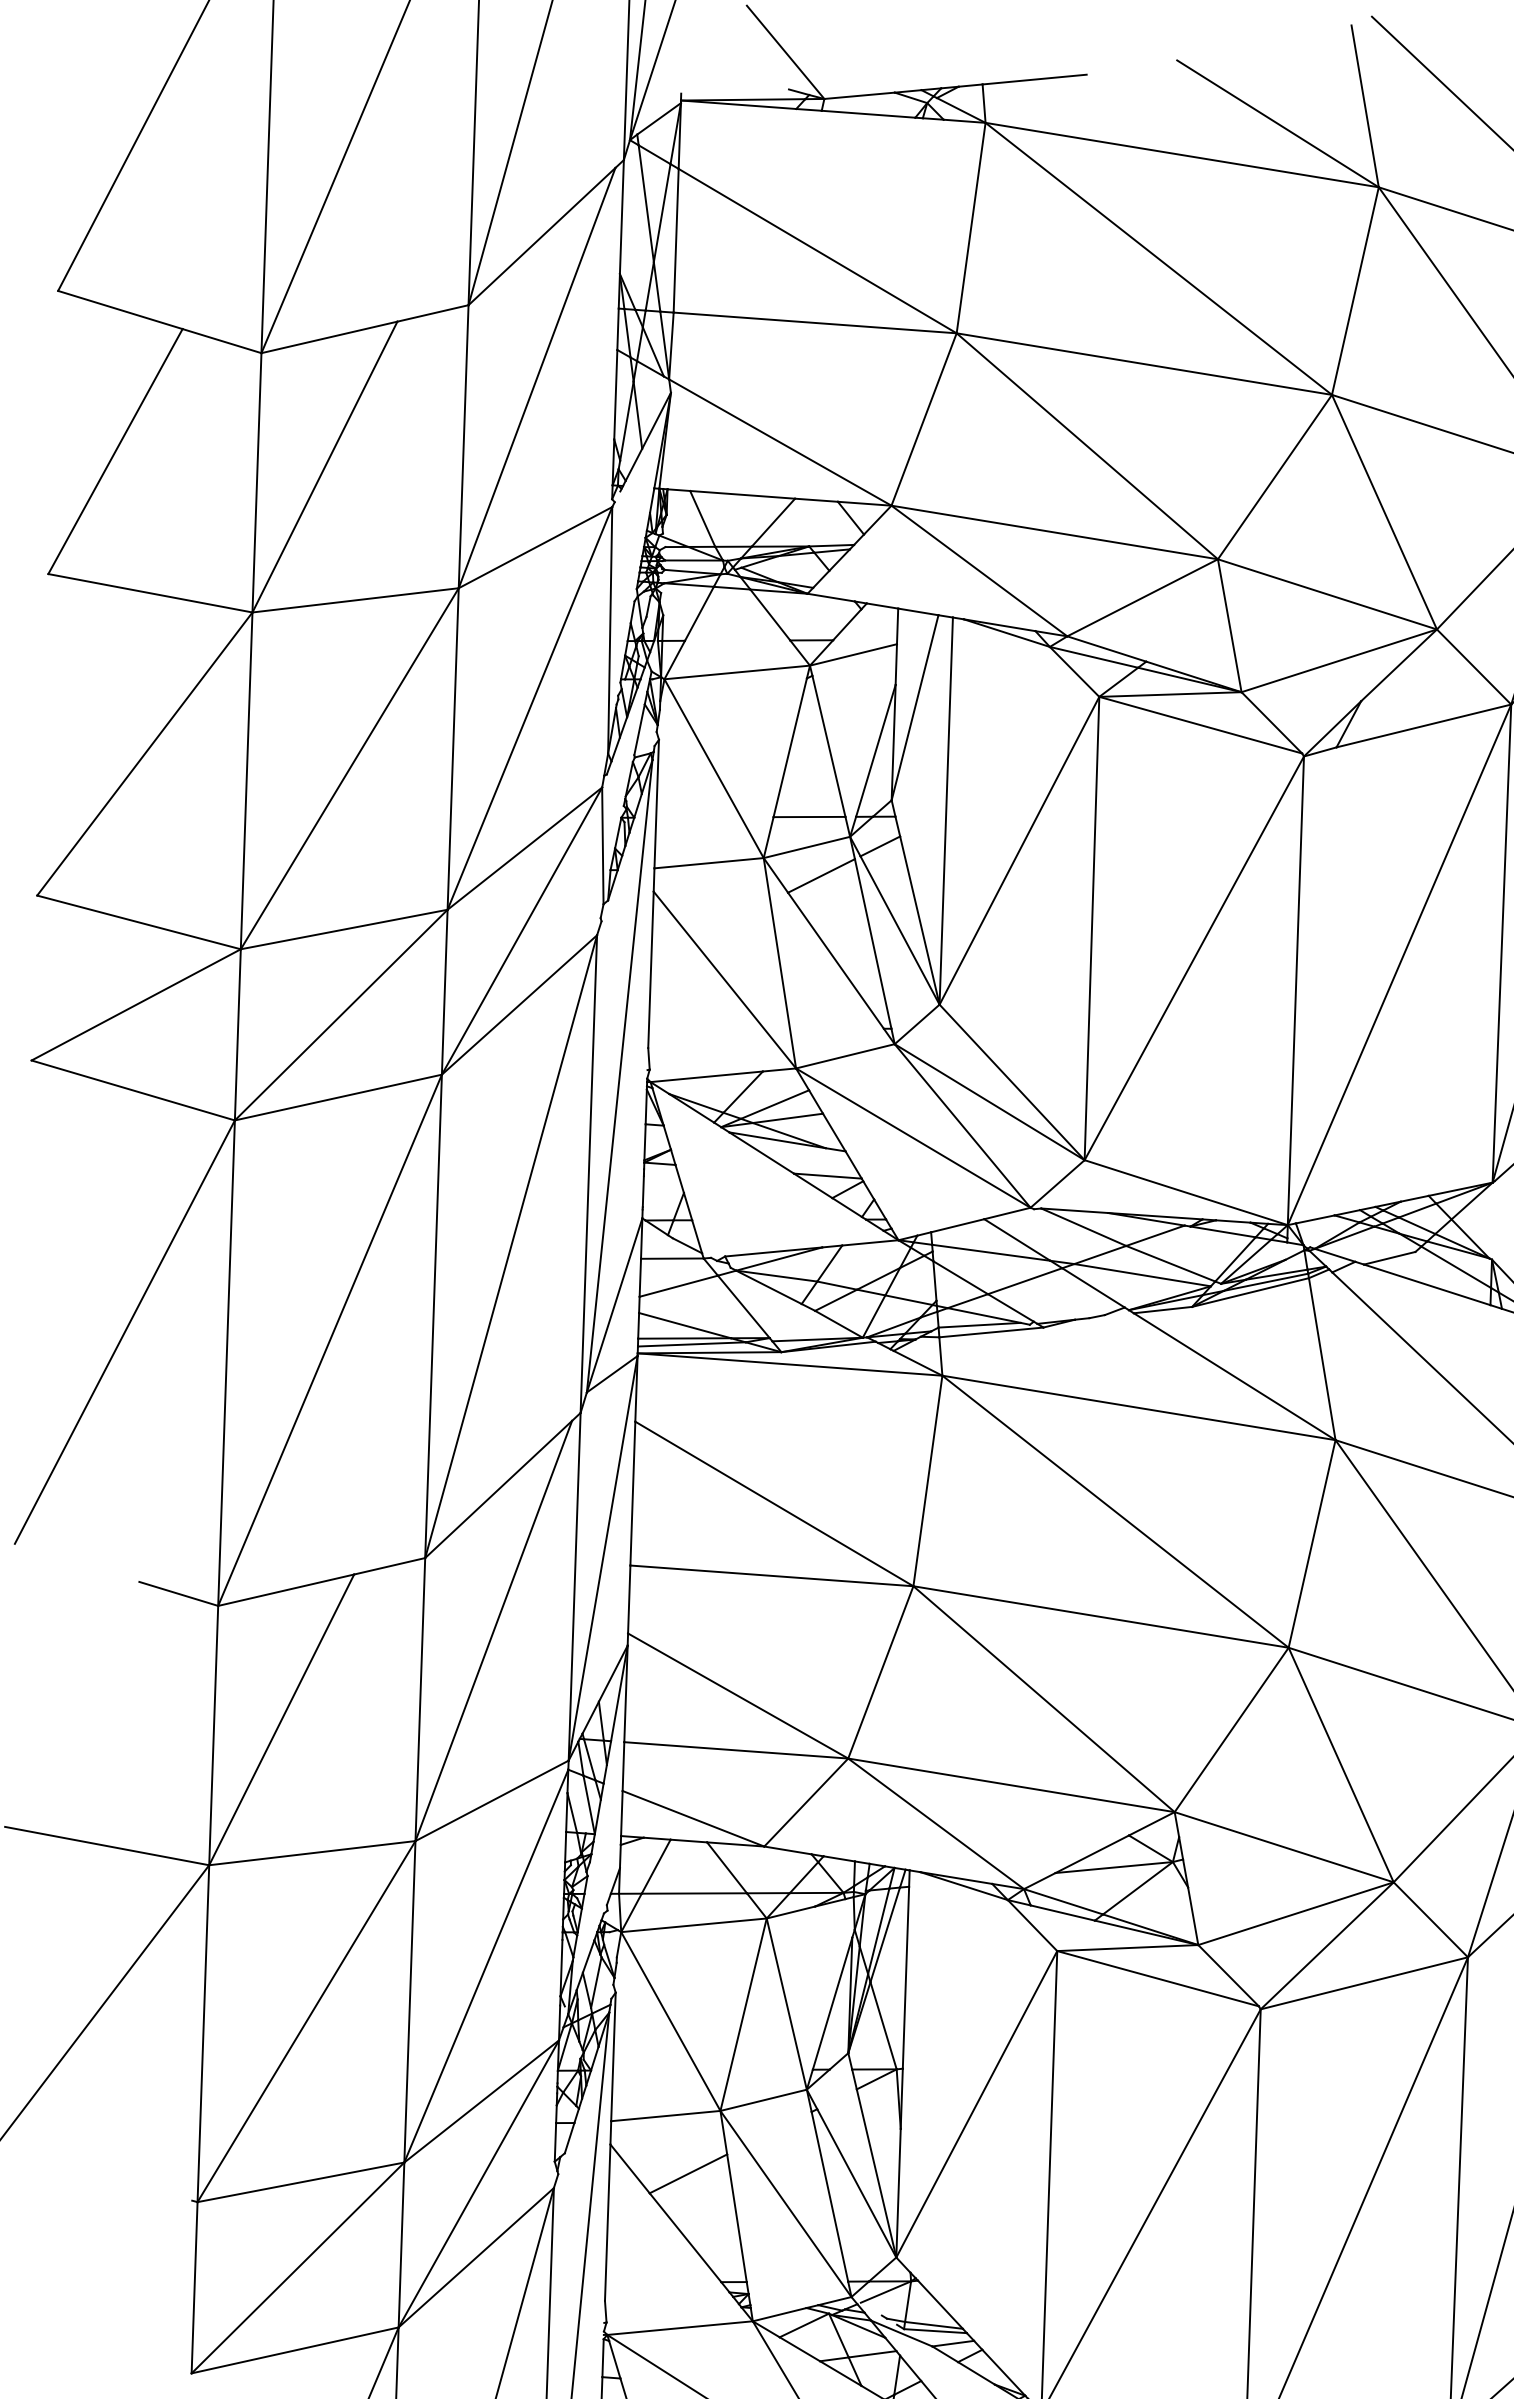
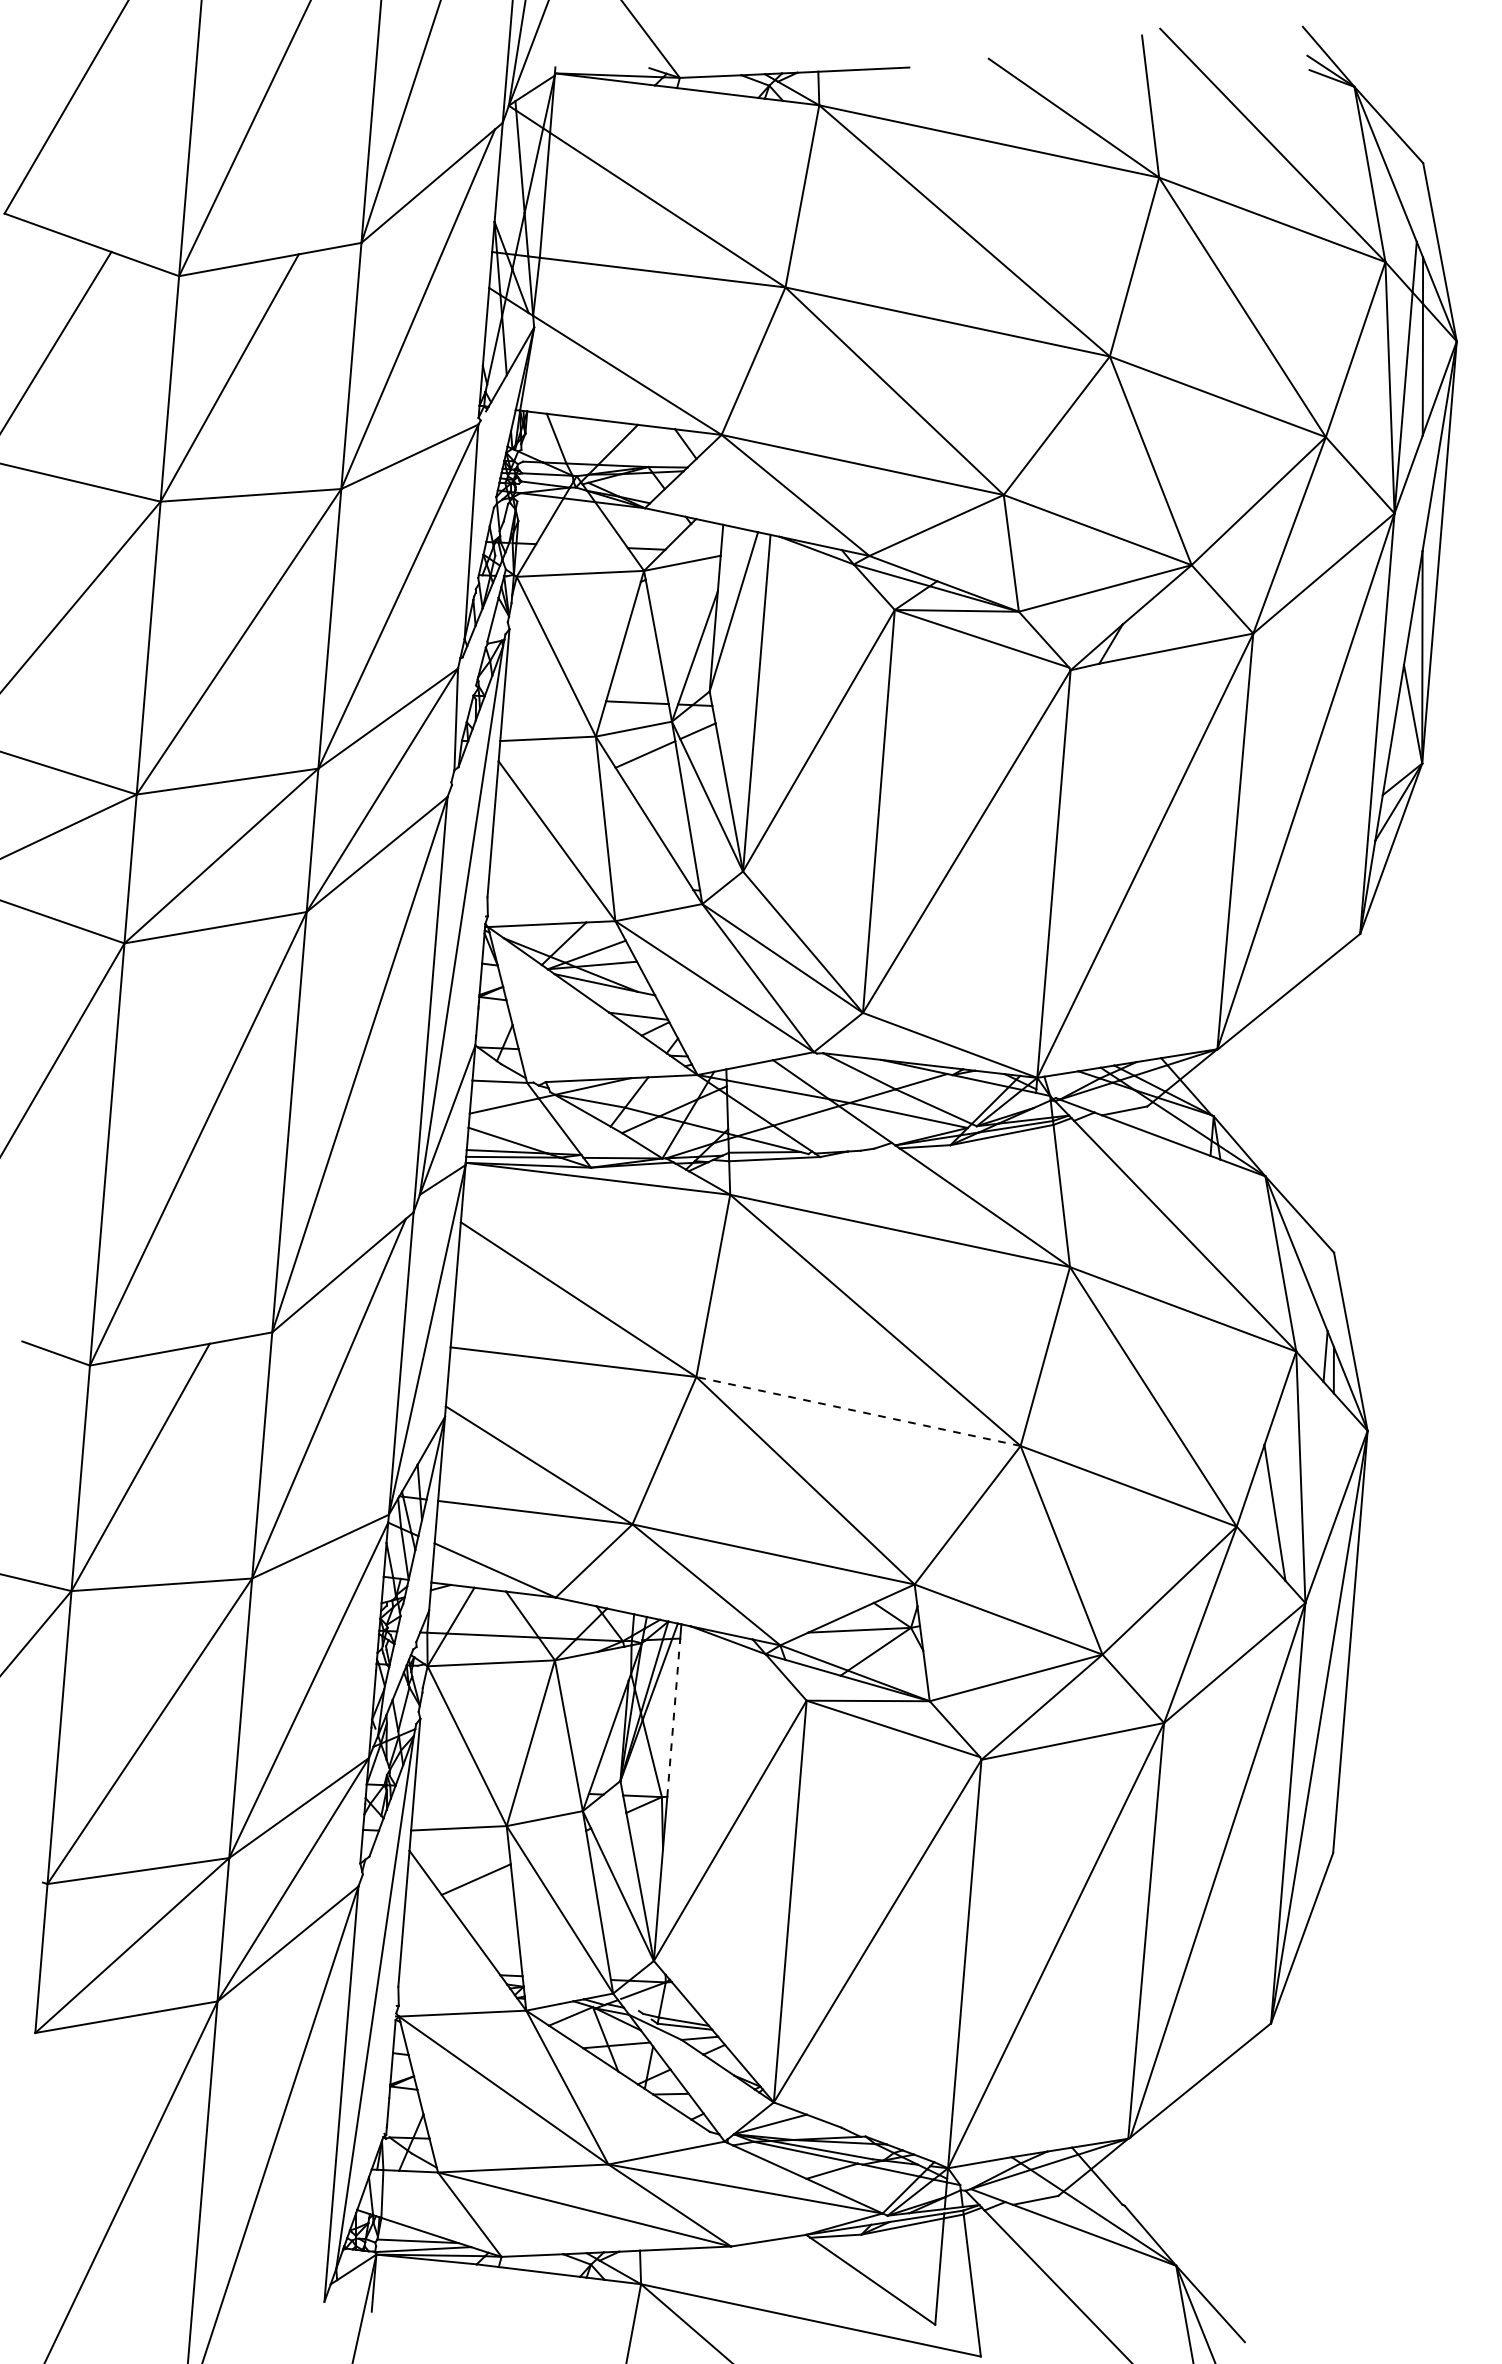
line: (1101, 1616) -> (858, 1411), solid -> dashed
line: (905, 1977) -> (673, 1717), solid -> dashed

